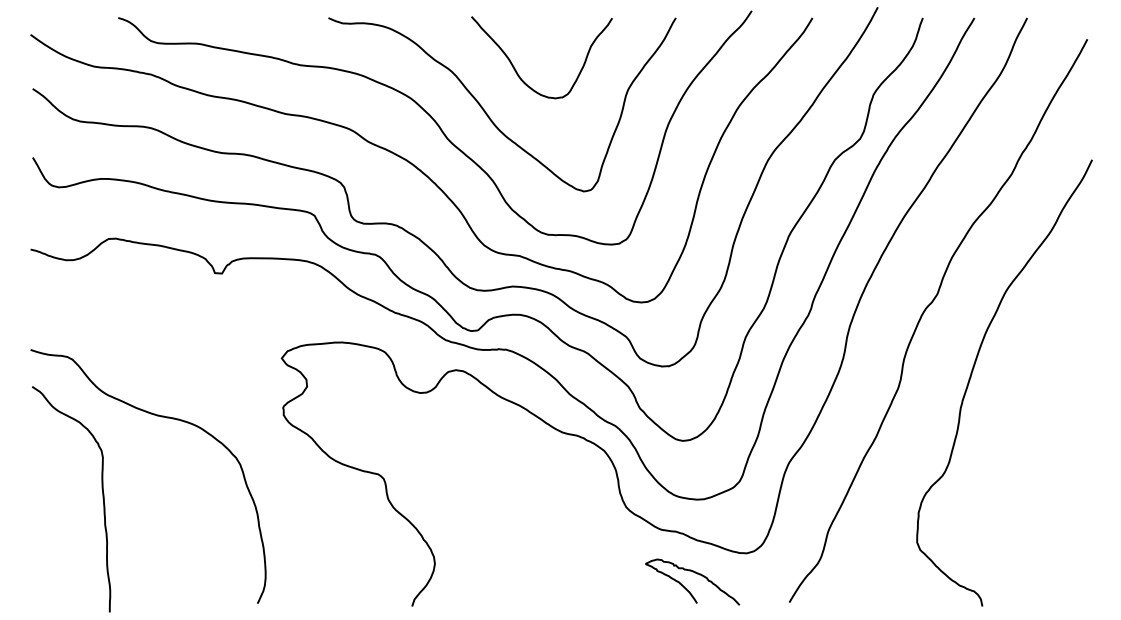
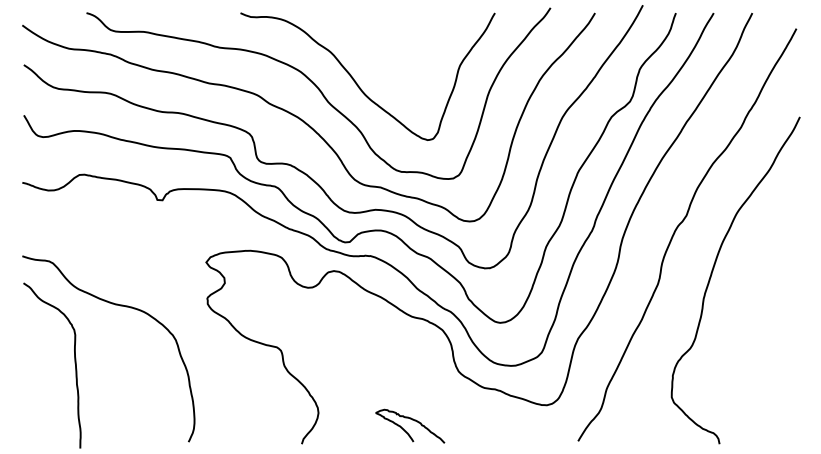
curve: (518, 71) -> (379, 52), removed
curve: (695, 574) -> (412, 420), moved

